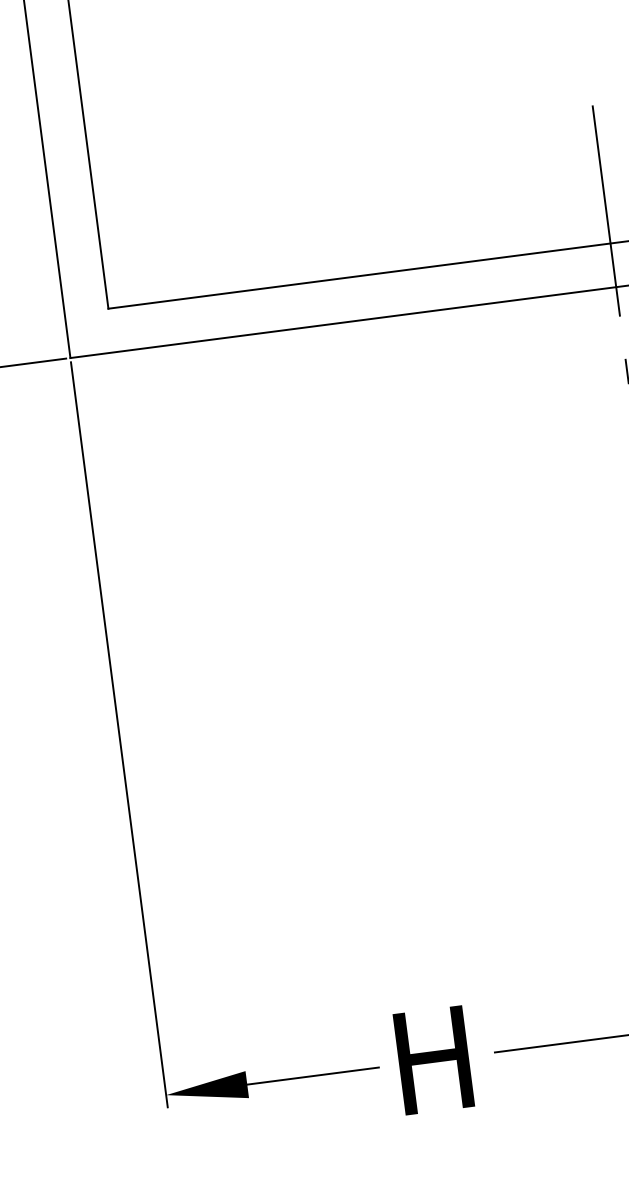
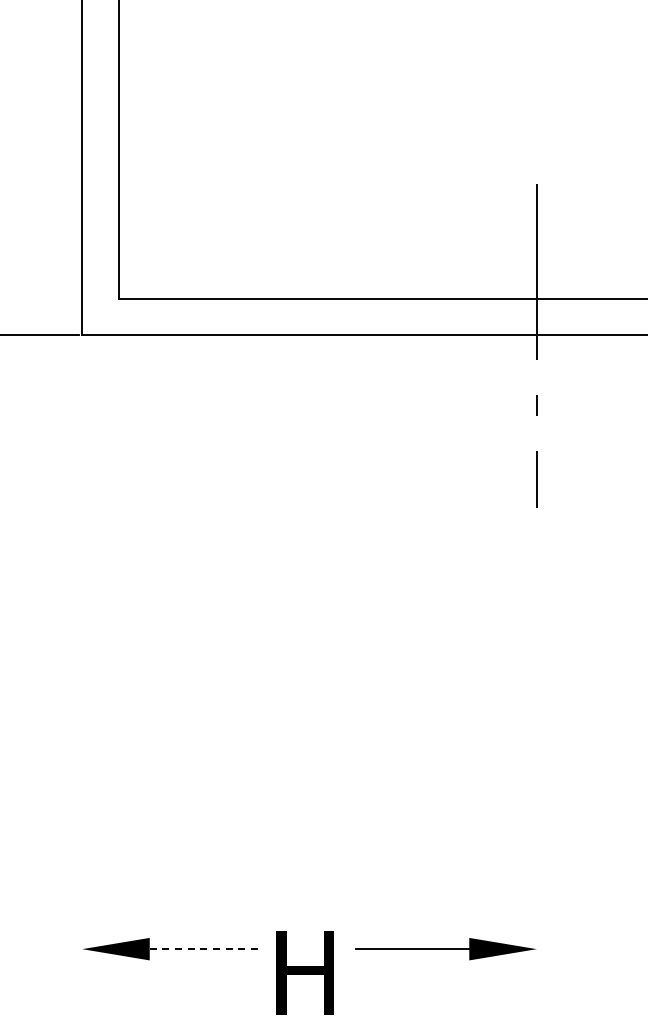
line: (119, 734) -> (82, 648), removed
text: (432, 1059) -> (304, 972), moved
line: (313, 1076) -> (204, 949), solid -> dashed

